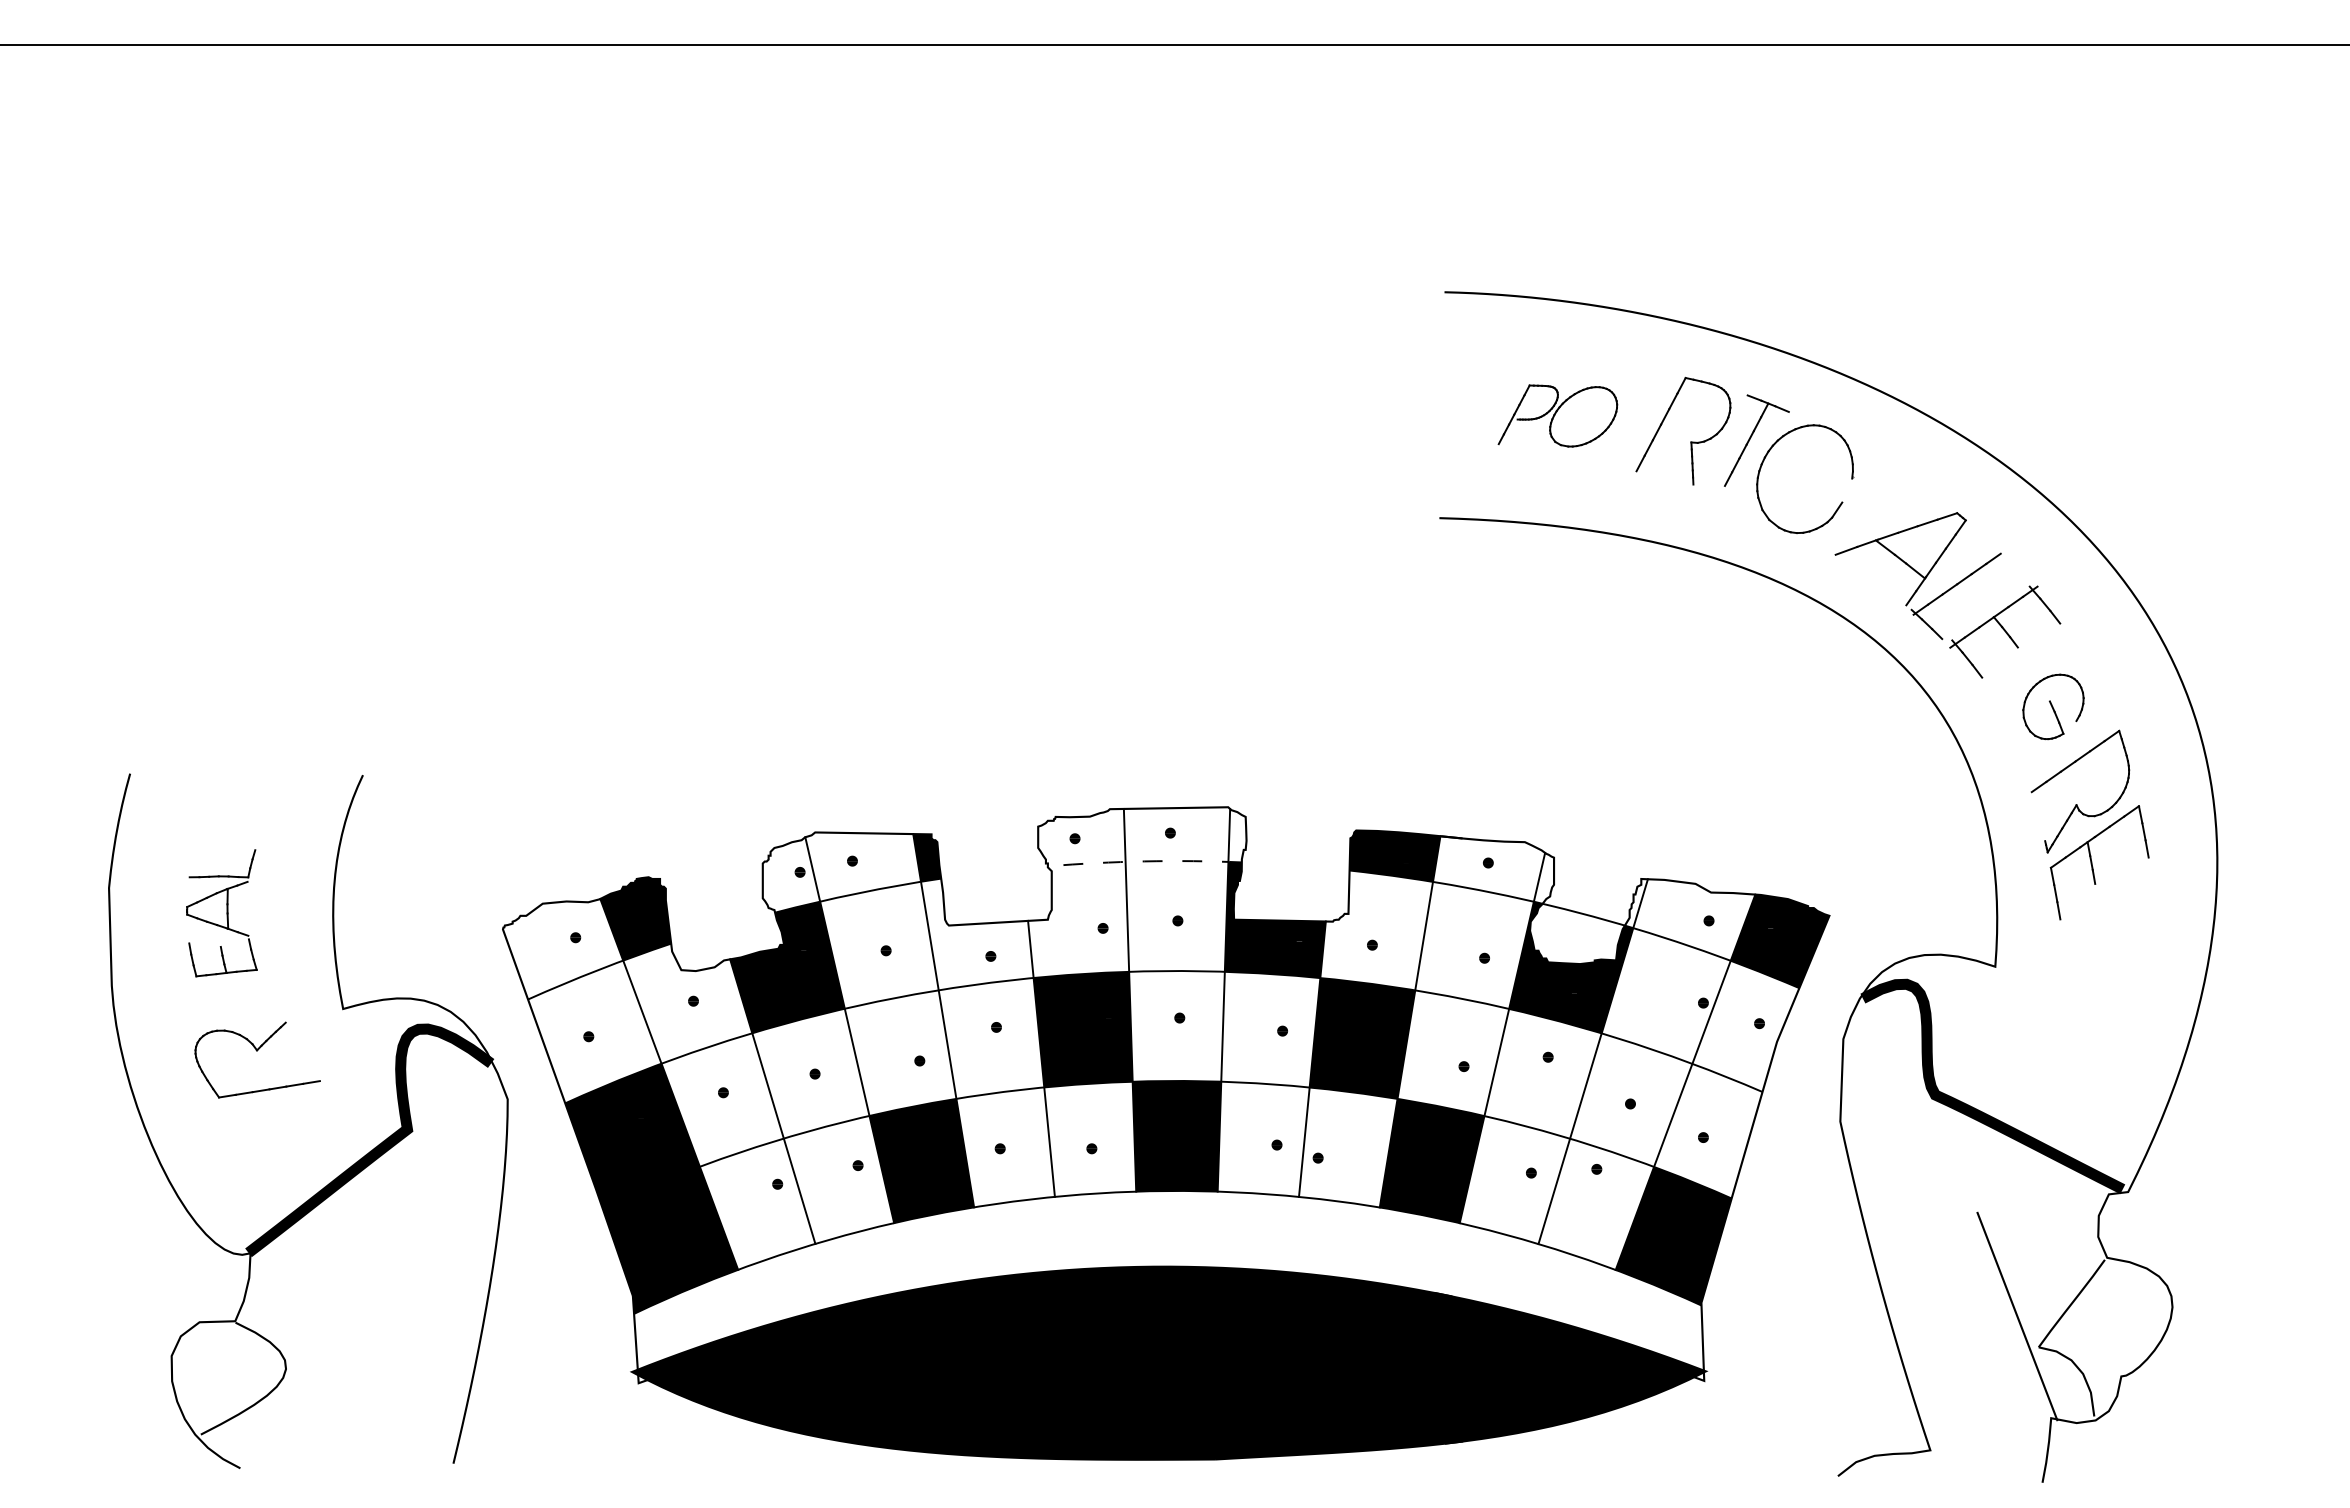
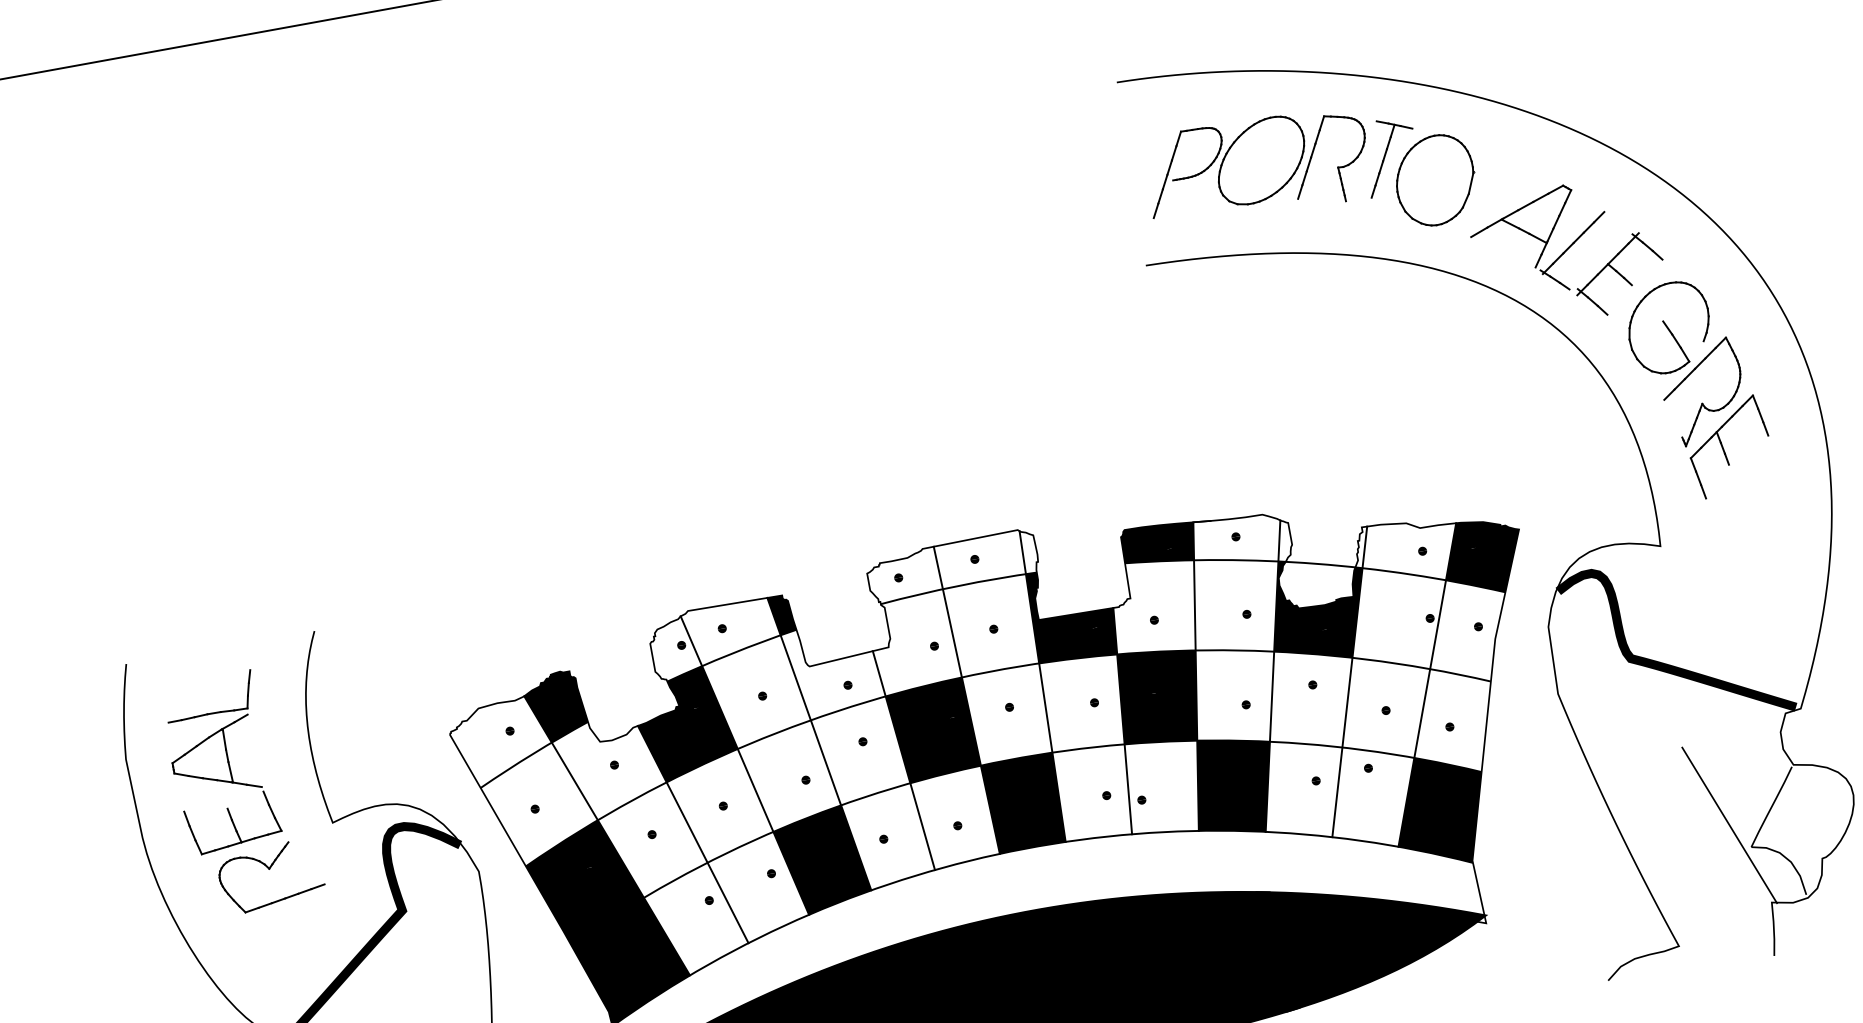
part: (1557, 415) -> (1226, 165), size x1.67
line: (1847, 489) -> (1471, 182), added
part: (2053, 706) -> (1669, 327), size x1.67
arc: (1144, 861) -> (958, 586), dashed -> solid
part: (221, 913) -> (220, 763), size x1.67

